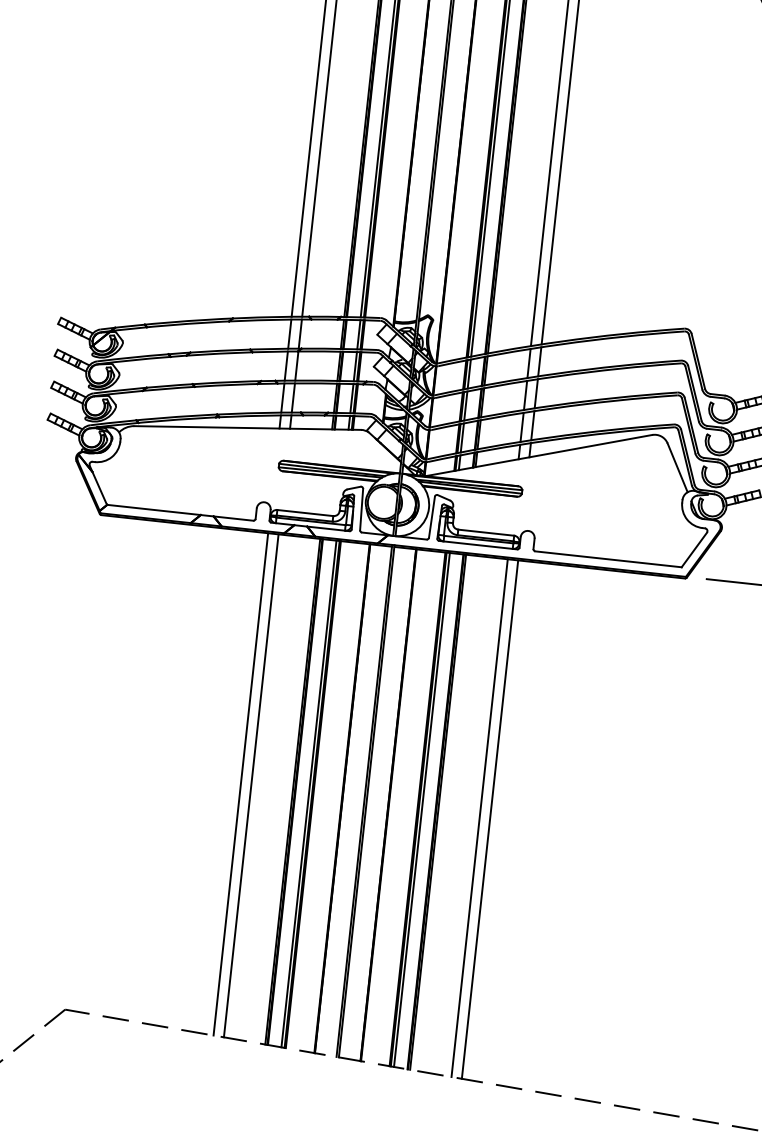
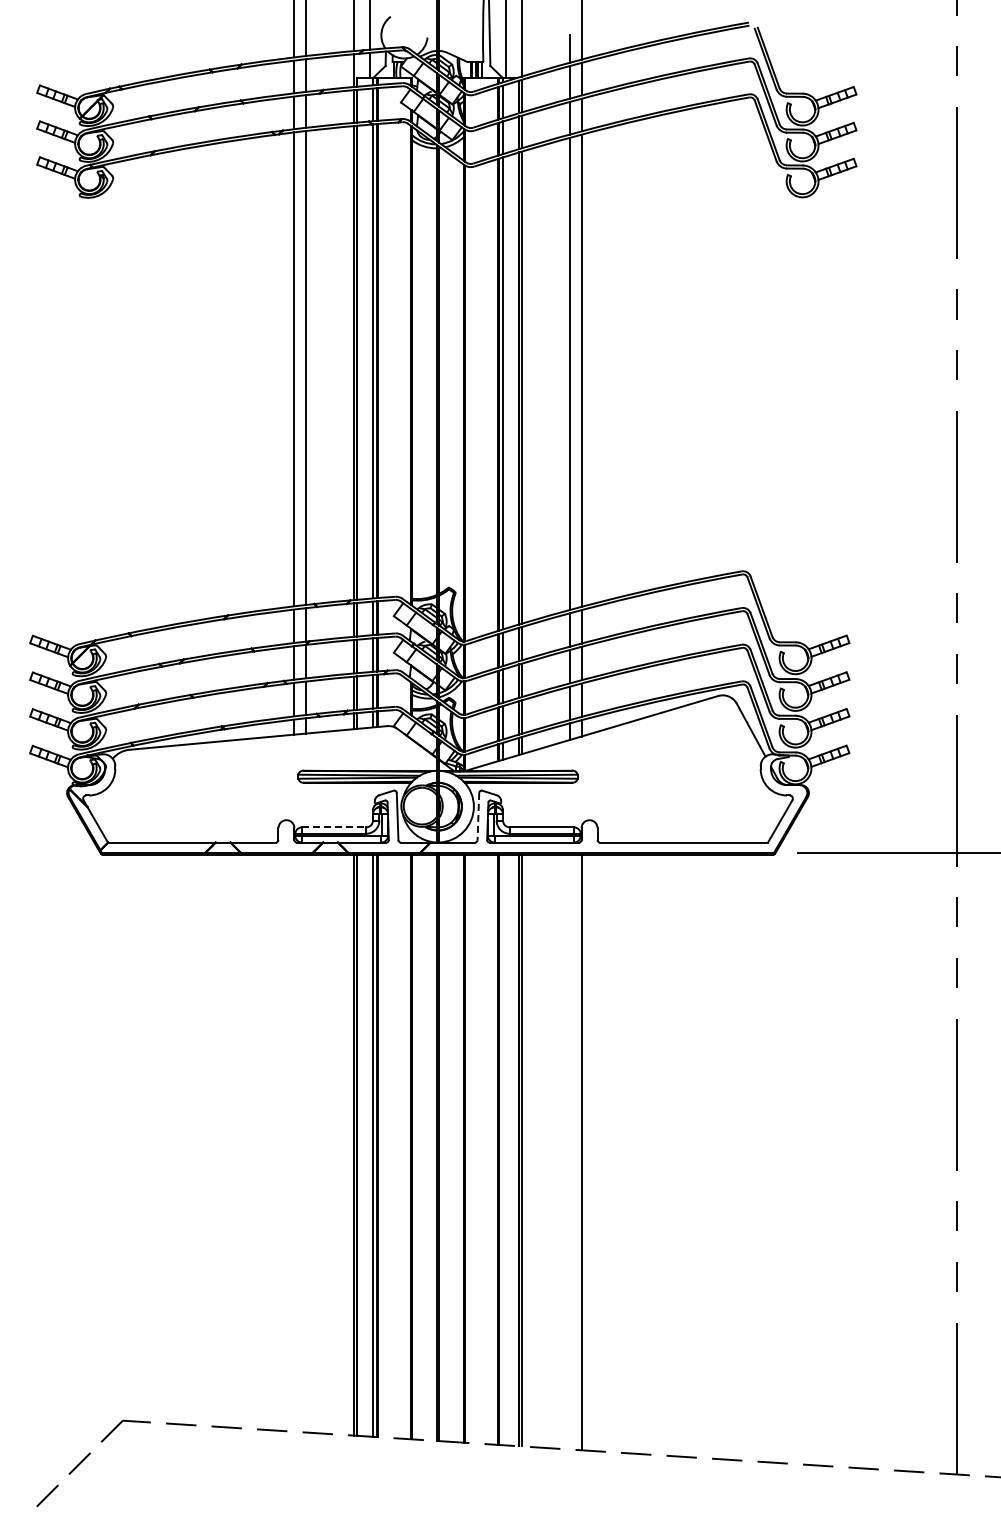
line: (305, 513) -> (334, 827), solid -> dashed
line: (432, 517) -> (478, 816), solid -> dashed
line: (241, 783) -> (294, 1142), removed
line: (251, 785) -> (306, 1143), removed
line: (422, 809) -> (503, 1149), removed
line: (479, 817) -> (569, 1151), removed

